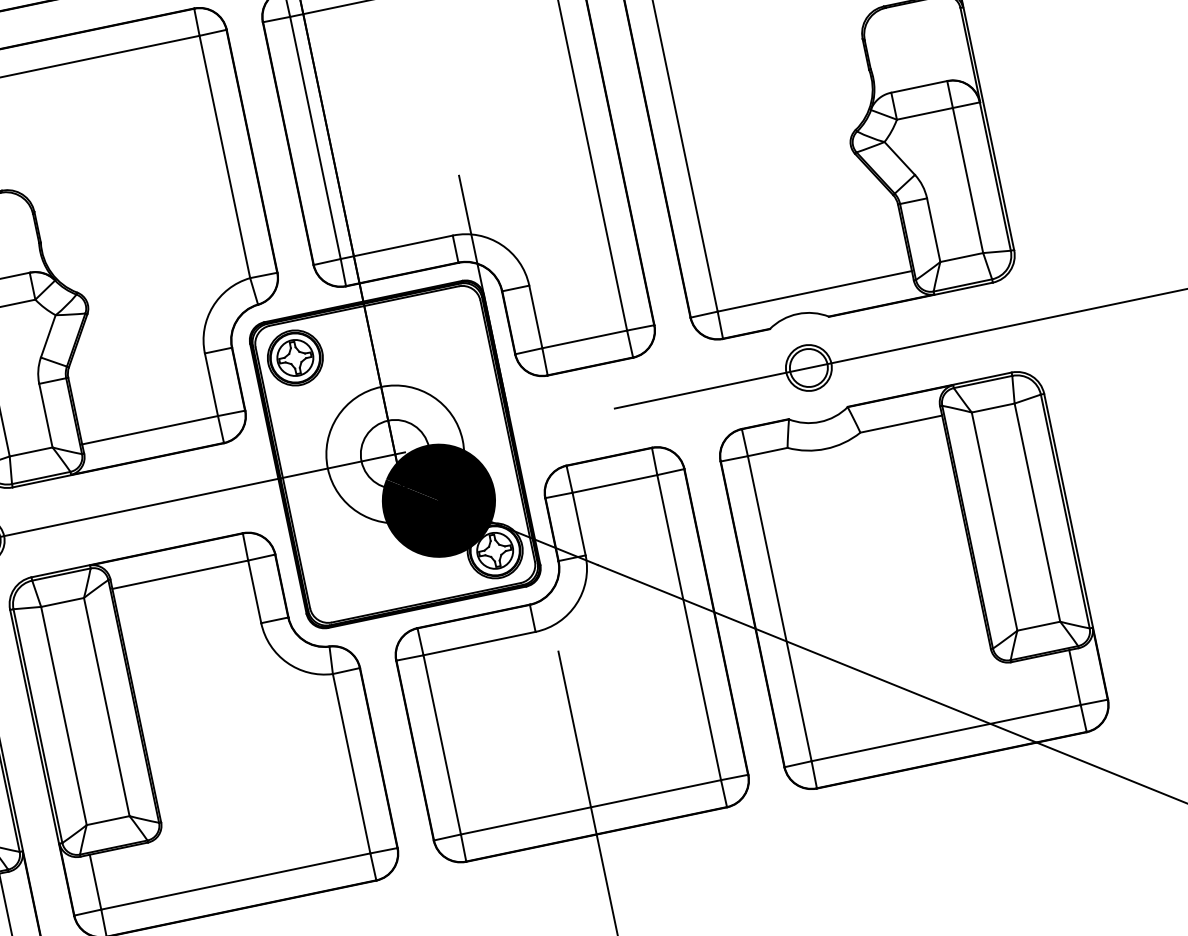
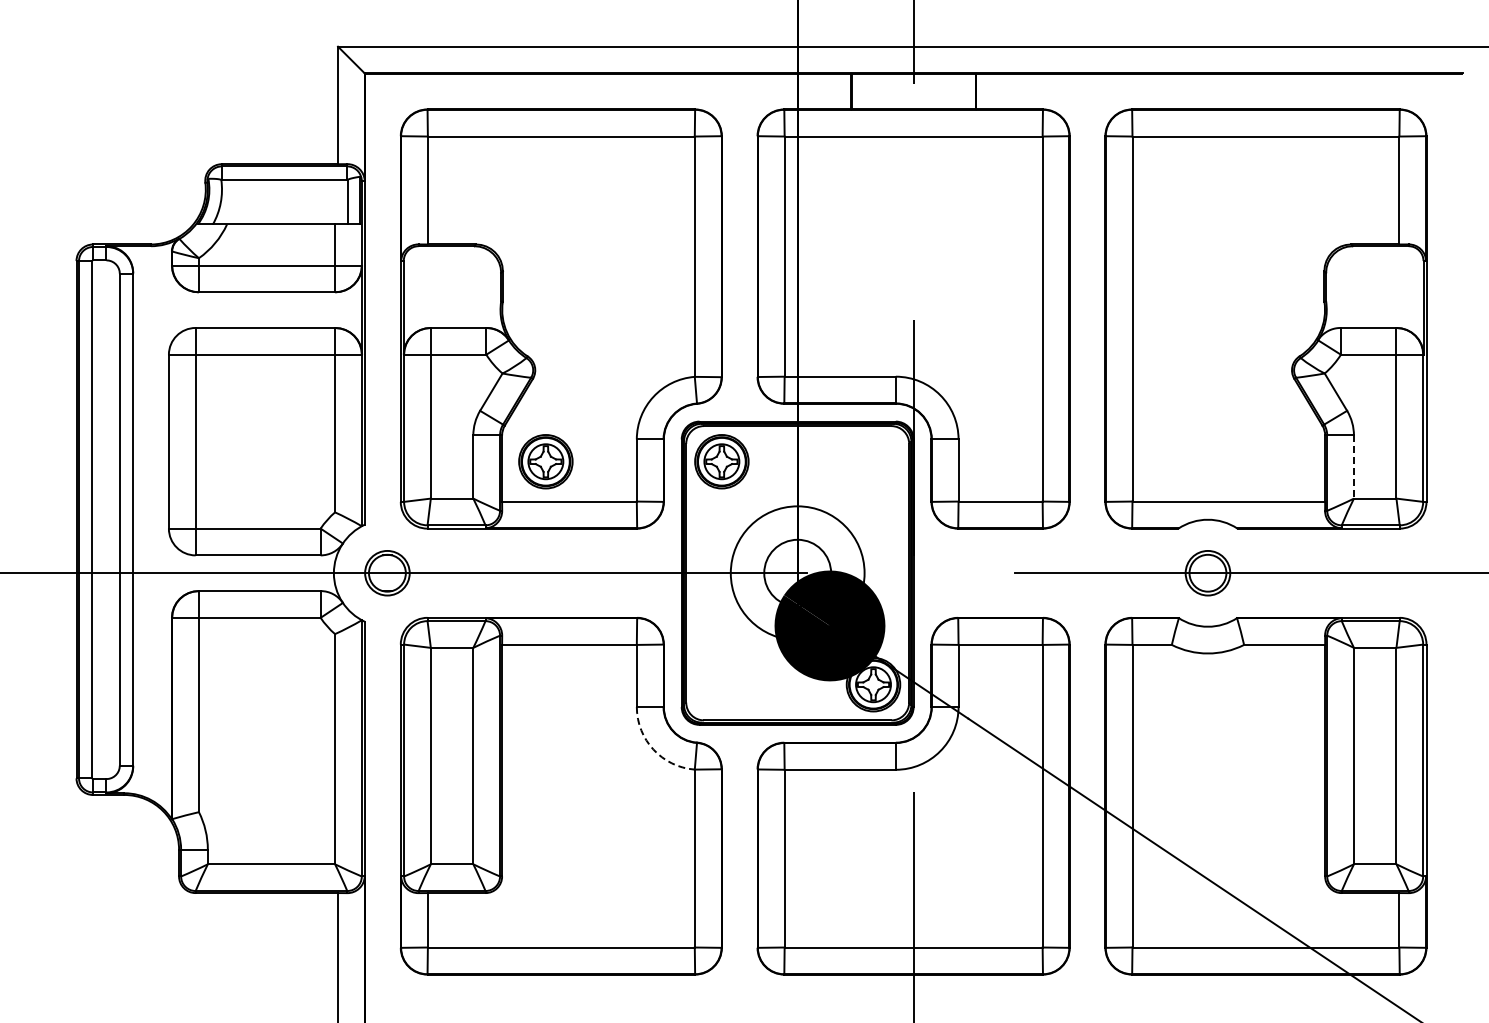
line: (933, 230) -> (1353, 467), solid -> dashed
part: (117, 394) -> (545, 461), added
arc: (287, 662) -> (653, 749), solid -> dashed

